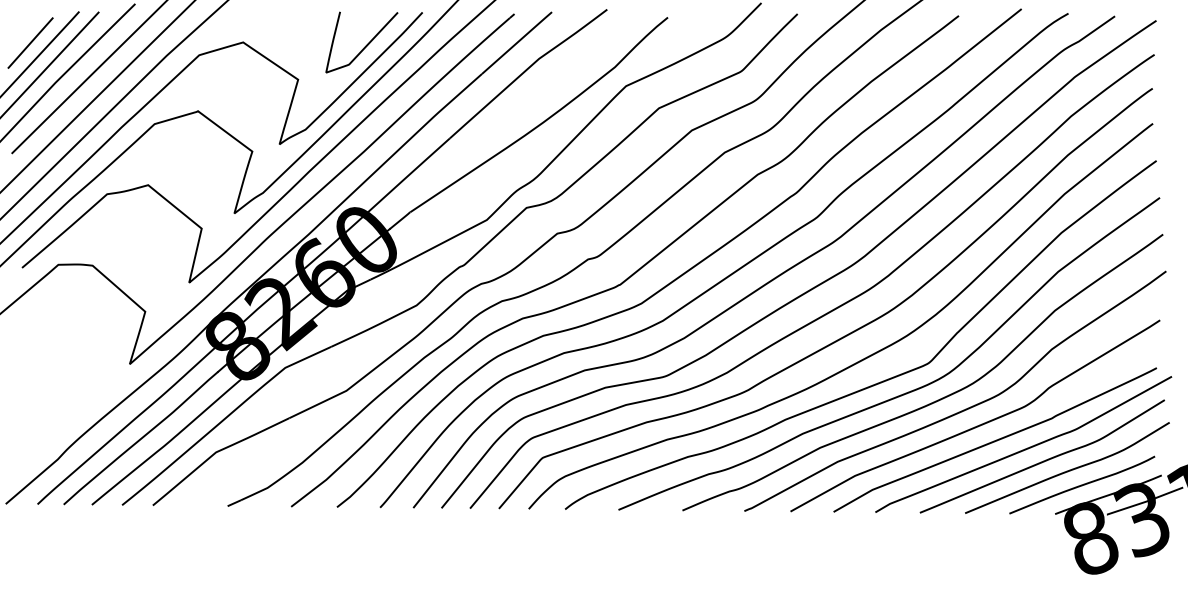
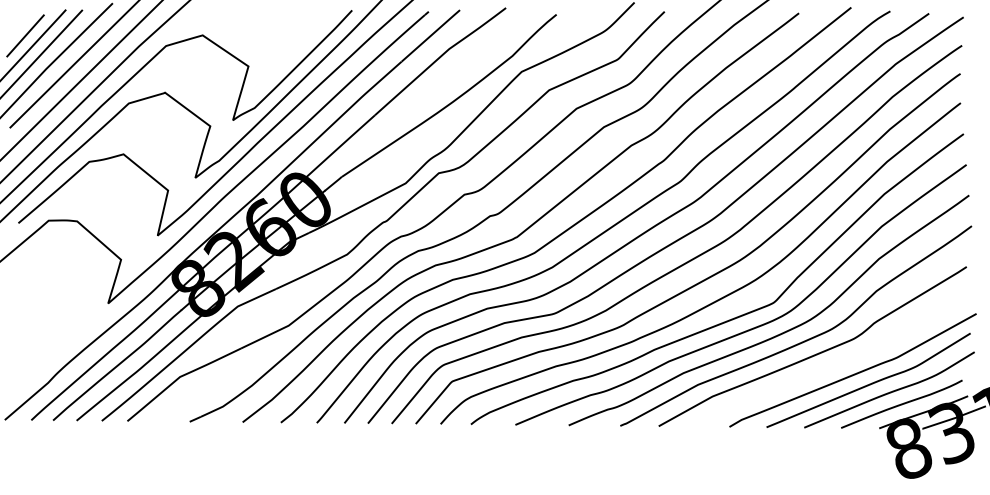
curve: (365, 44) -> (304, 37), removed
curve: (995, 439) -> (829, 366), removed

